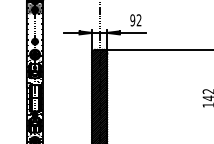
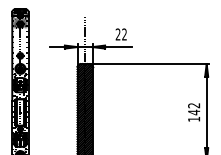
text: (132, 20) -> (117, 34), 92 -> 22

